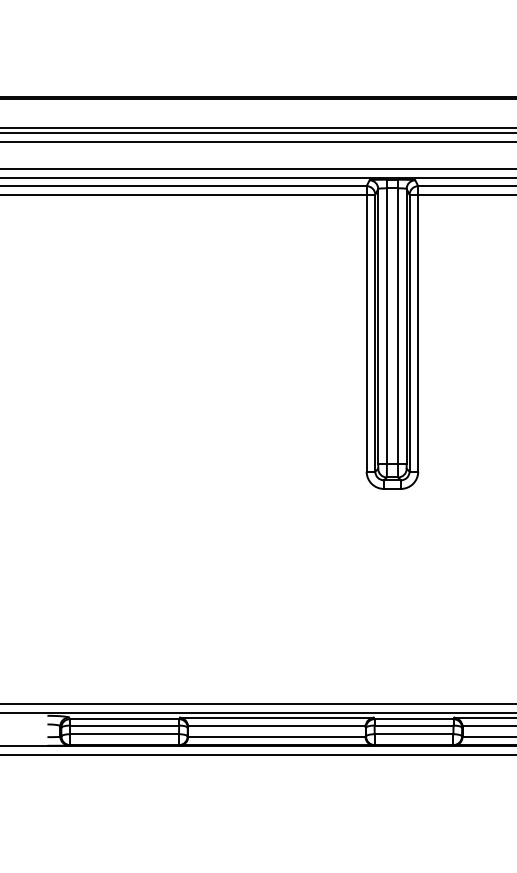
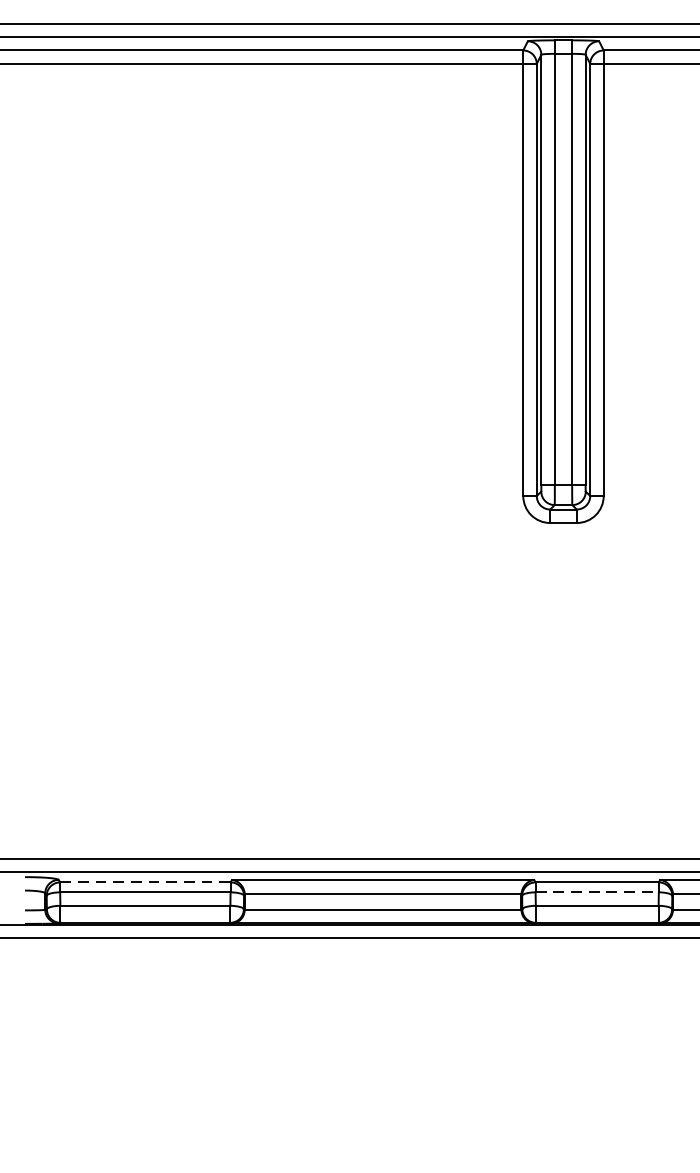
line: (124, 719) -> (145, 882), solid -> dashed
line: (414, 725) -> (597, 892), solid -> dashed

